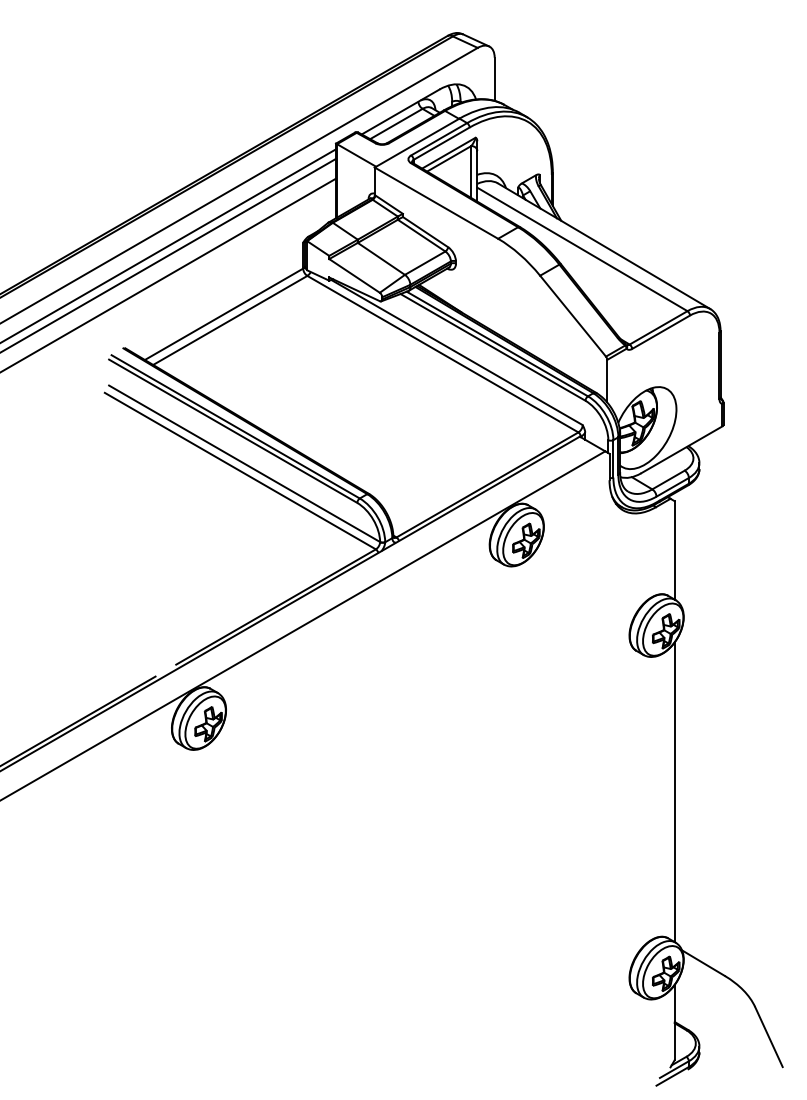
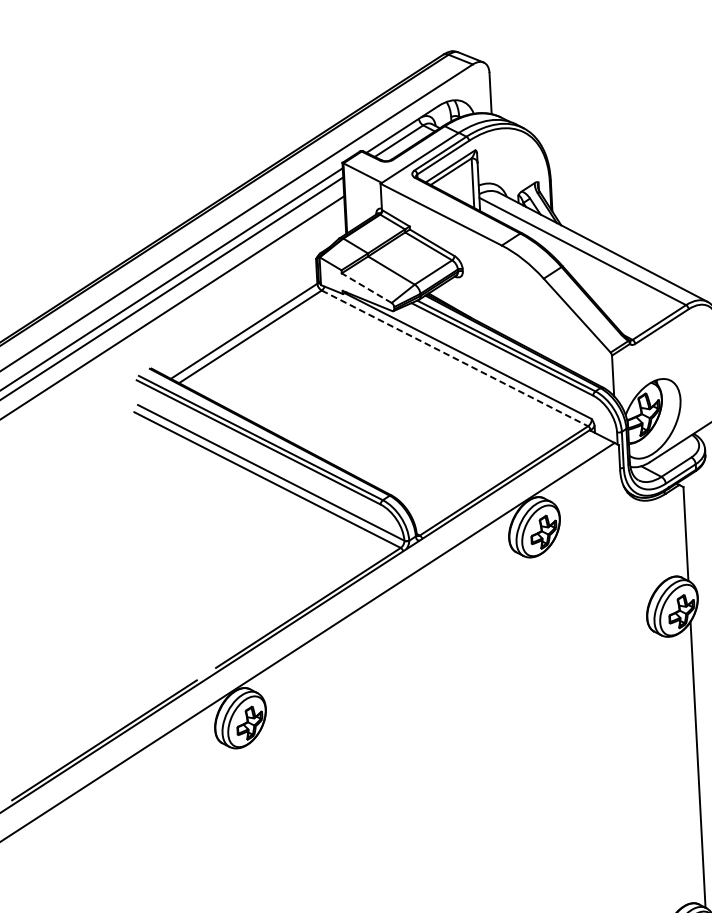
line: (354, 275) -> (366, 287), solid -> dashed
line: (443, 354) -> (455, 358), solid -> dashed

